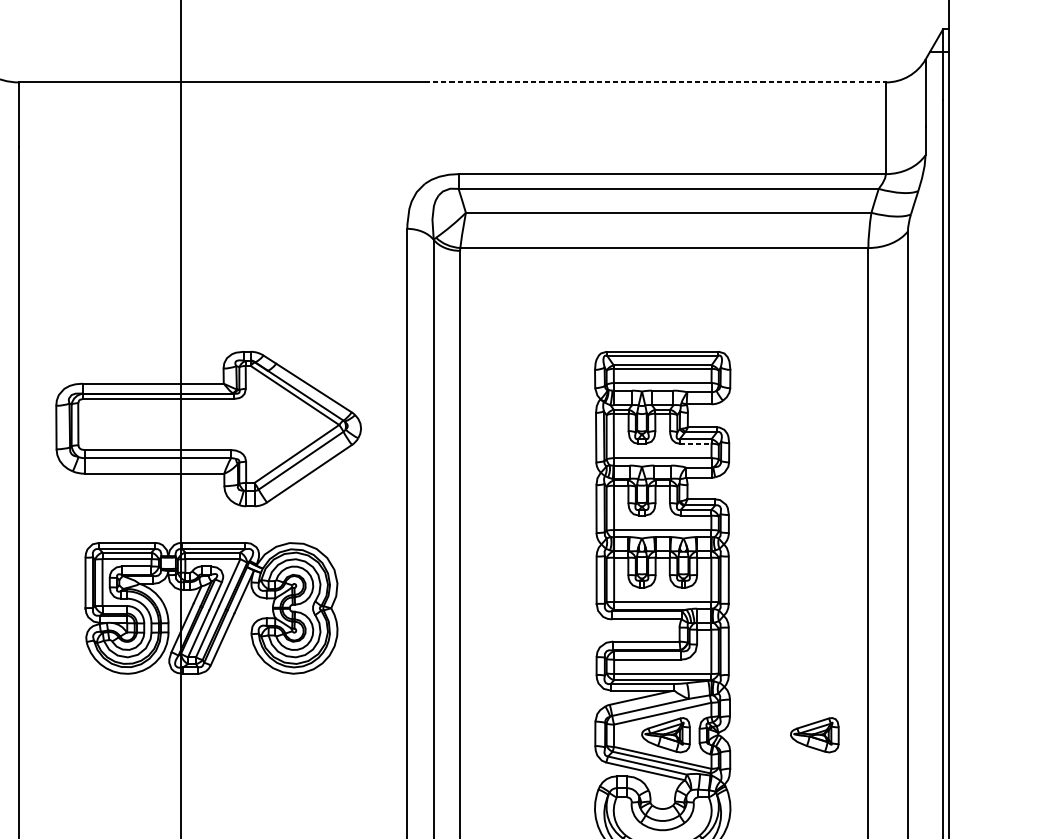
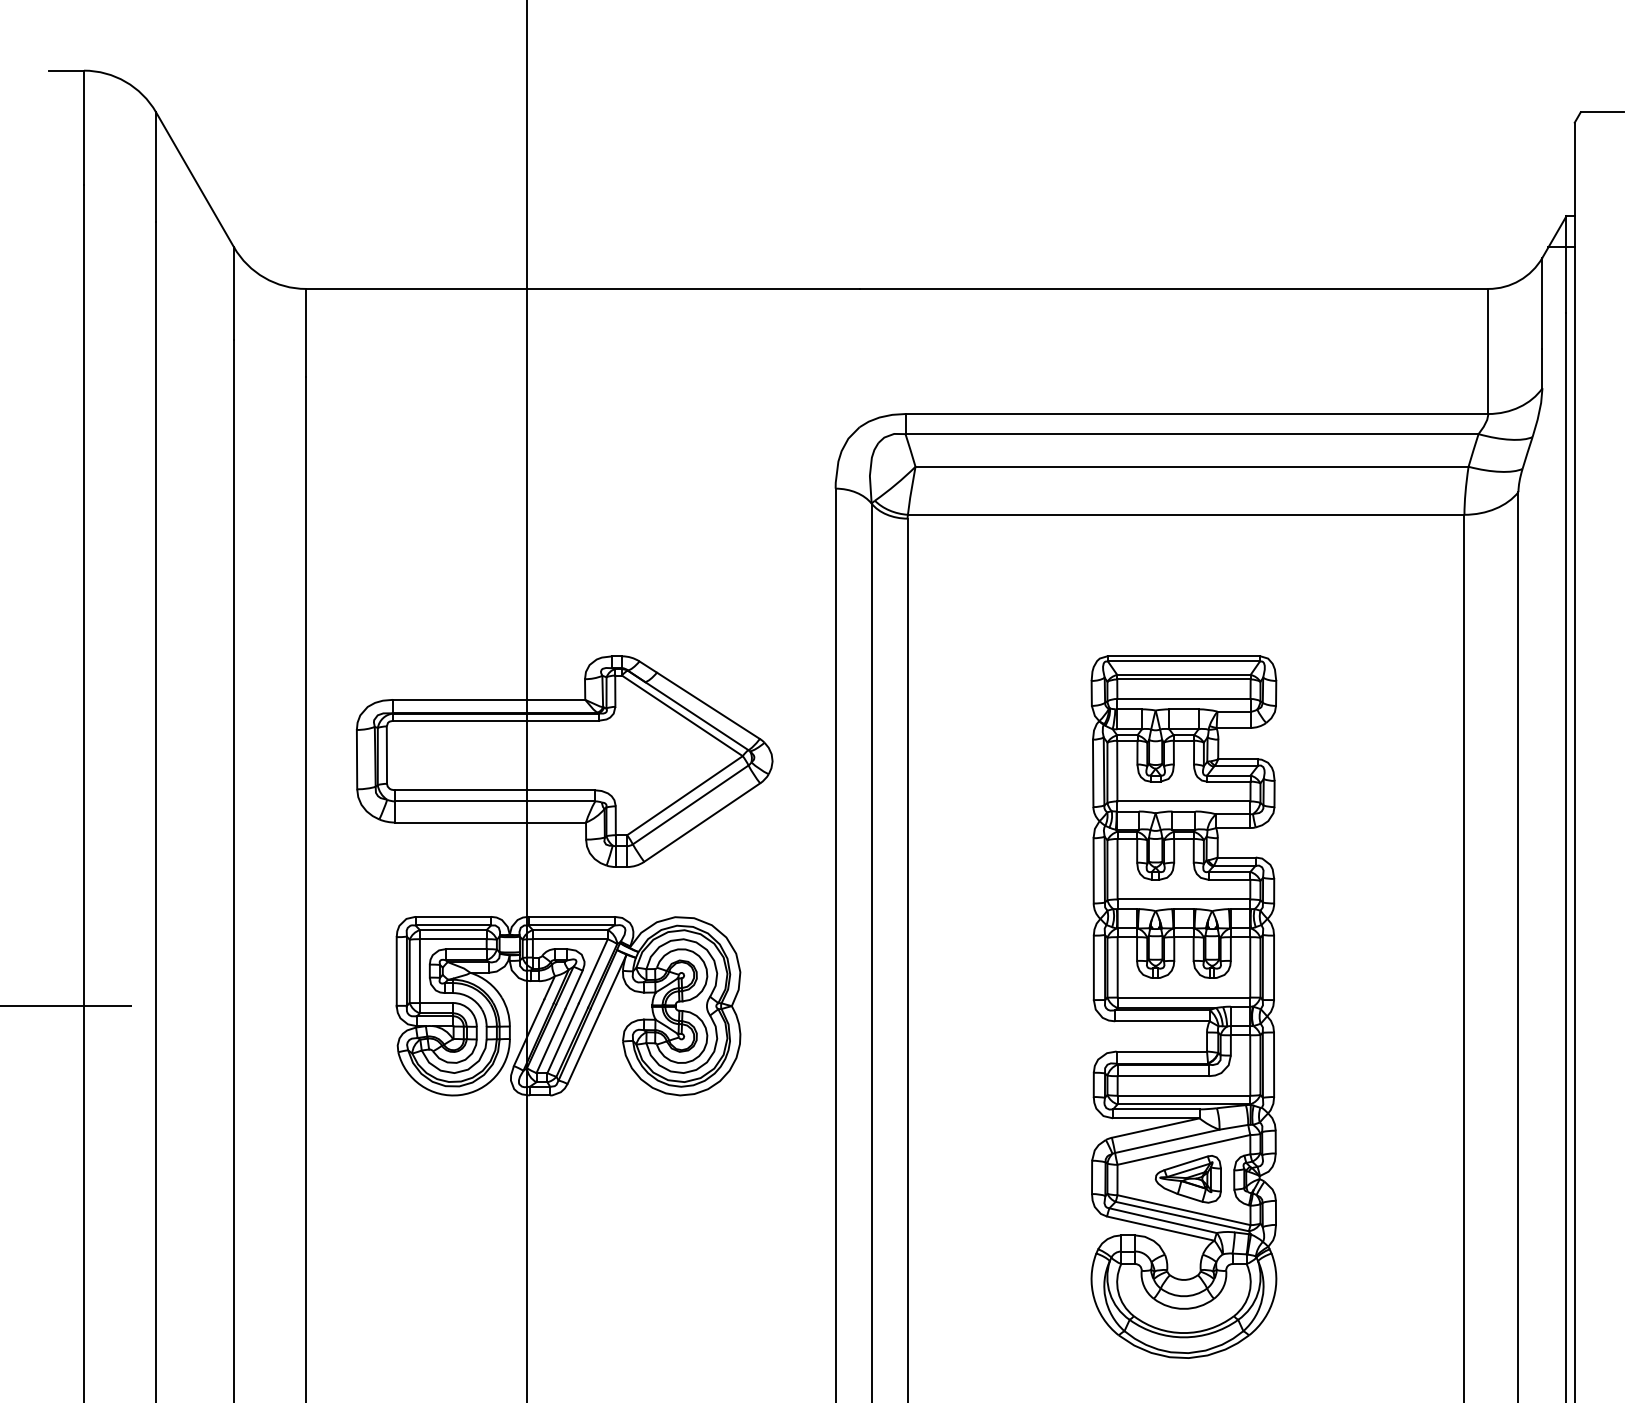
line: (655, 82) -> (1174, 288), dashed -> solid
line: (695, 443) -> (1228, 781), dashed -> solid
part: (814, 735) -> (1390, 1179), removed

